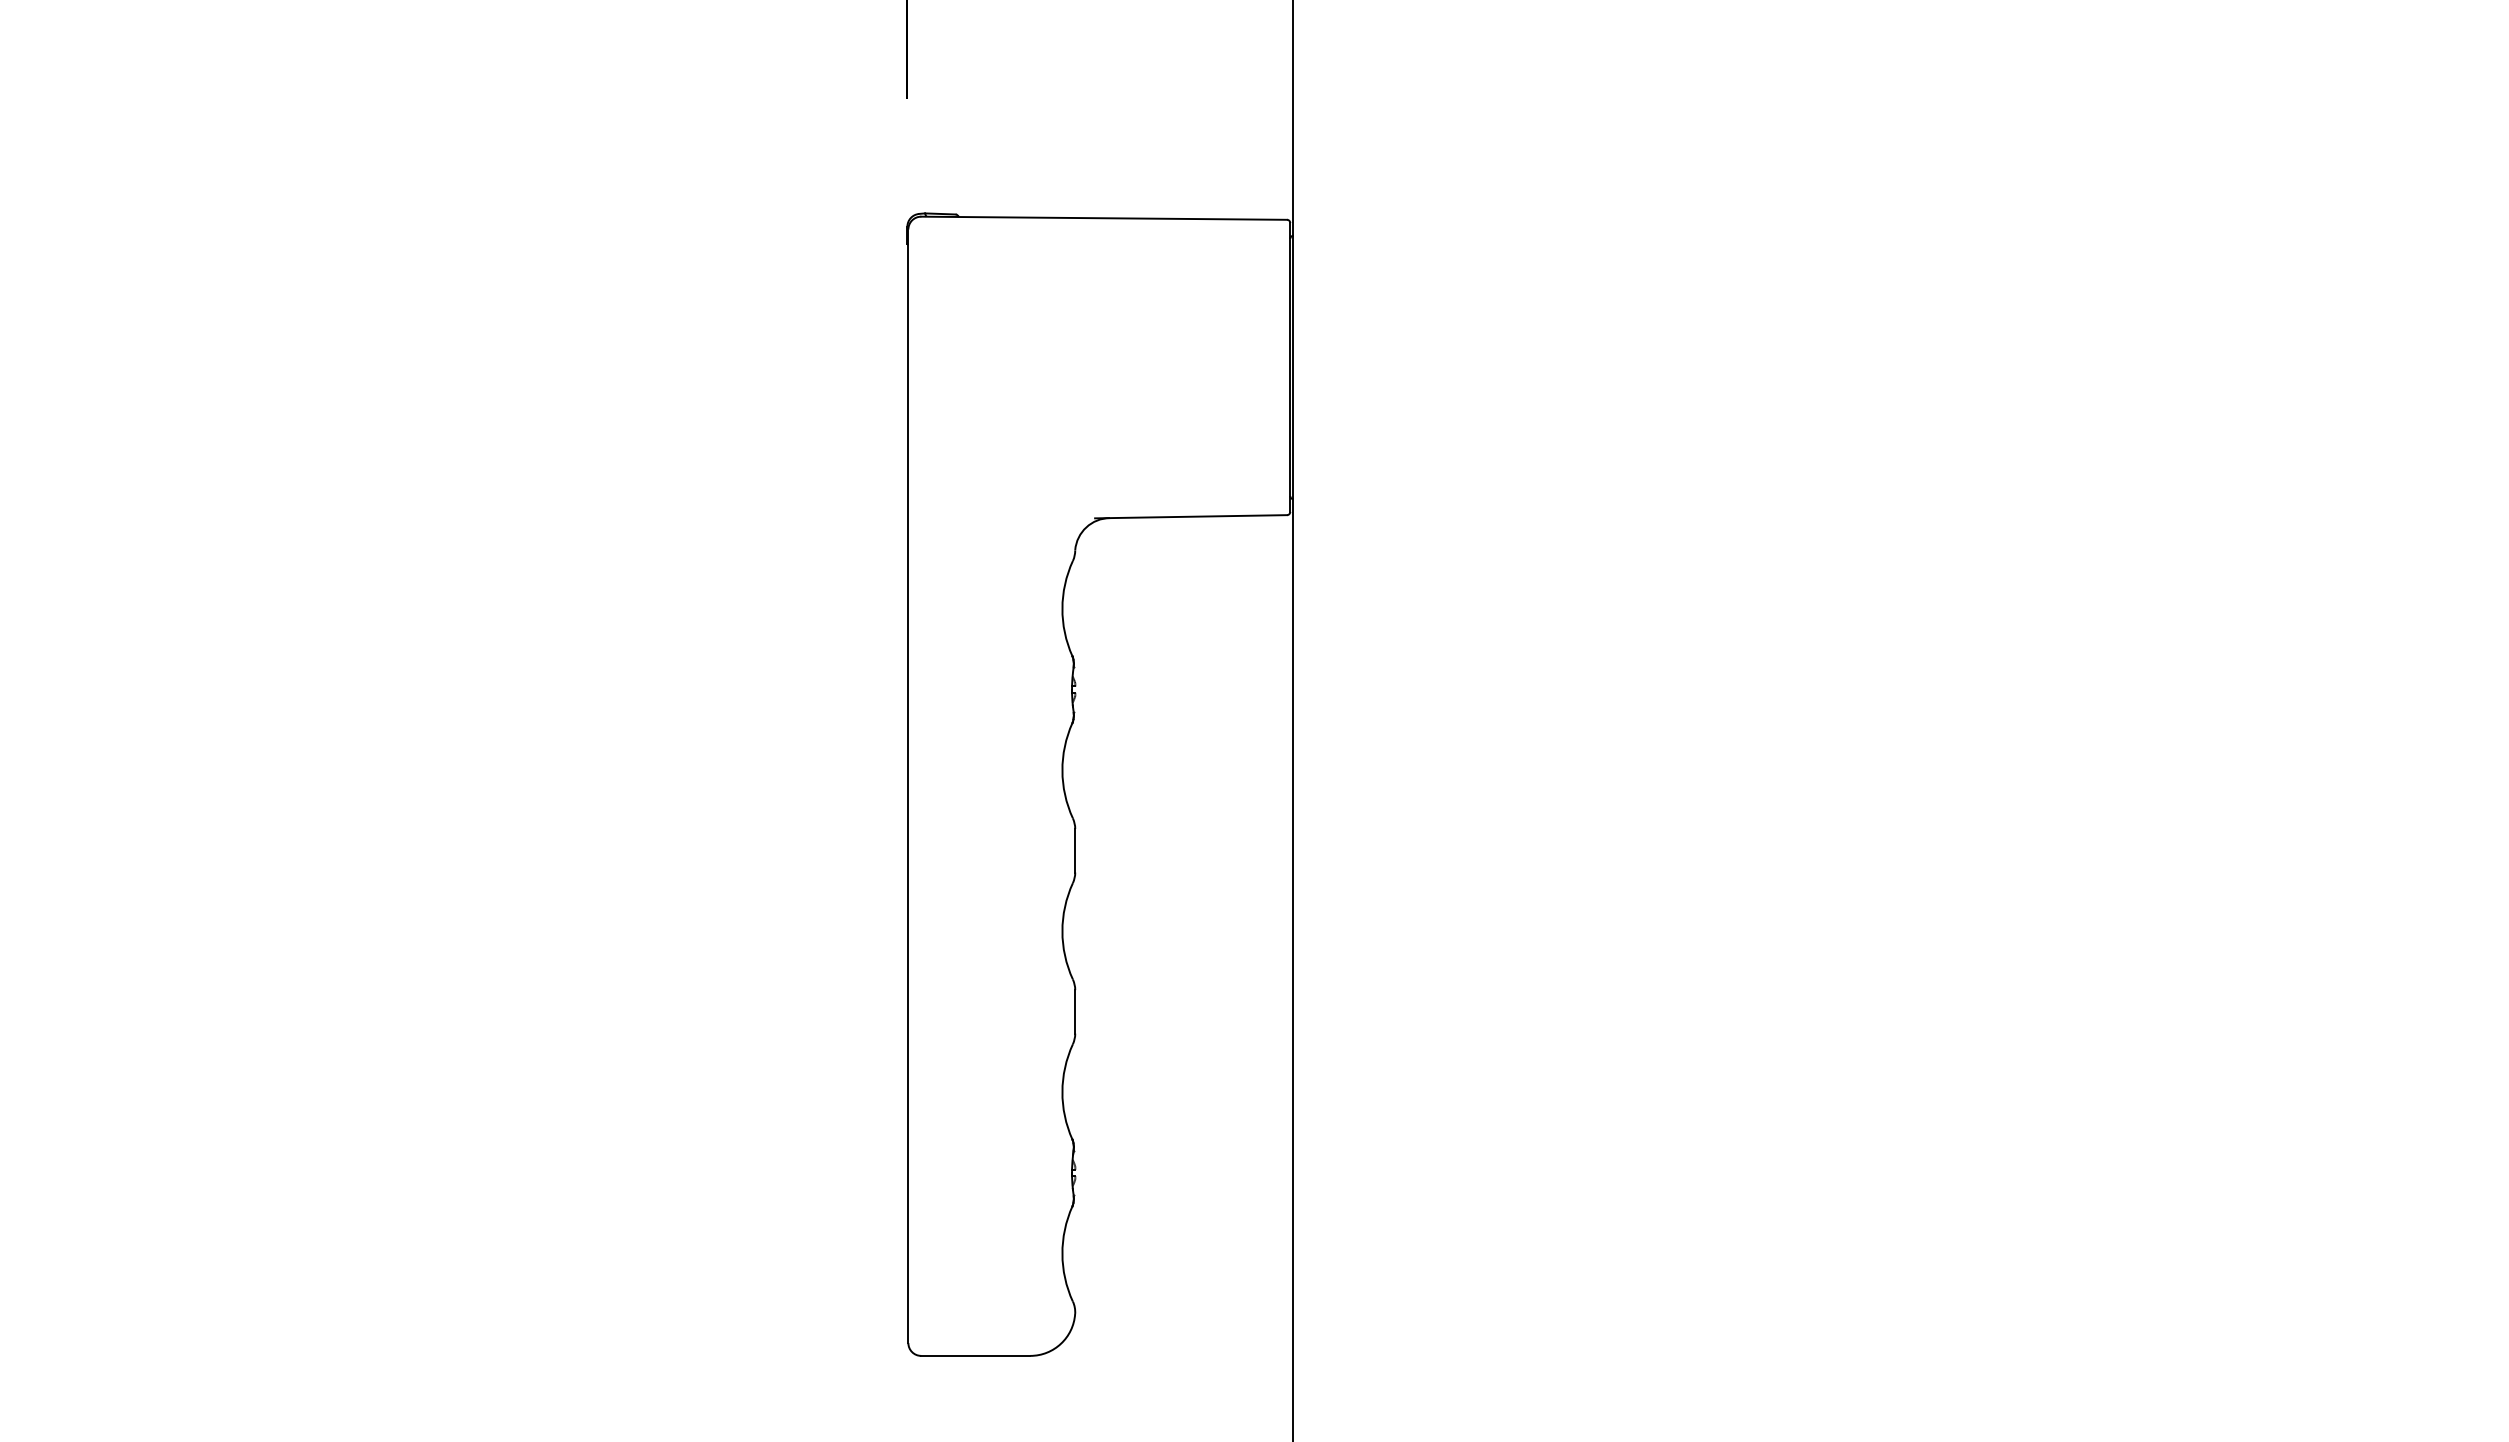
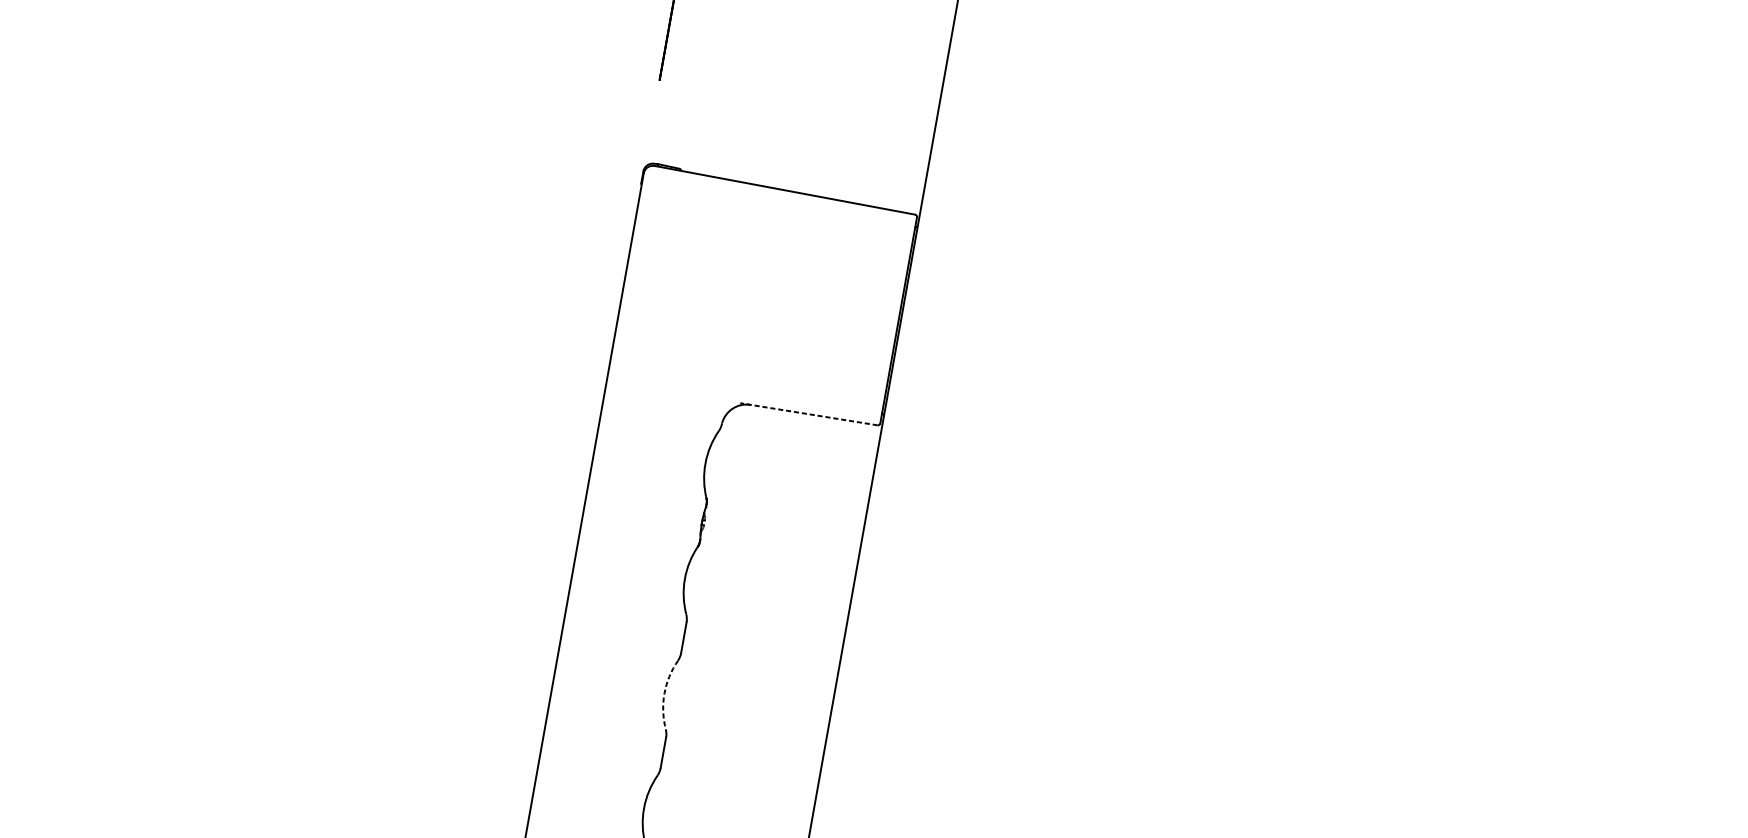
line: (1190, 516) -> (808, 414), solid -> dashed
arc: (1062, 931) -> (664, 693), solid -> dashed

